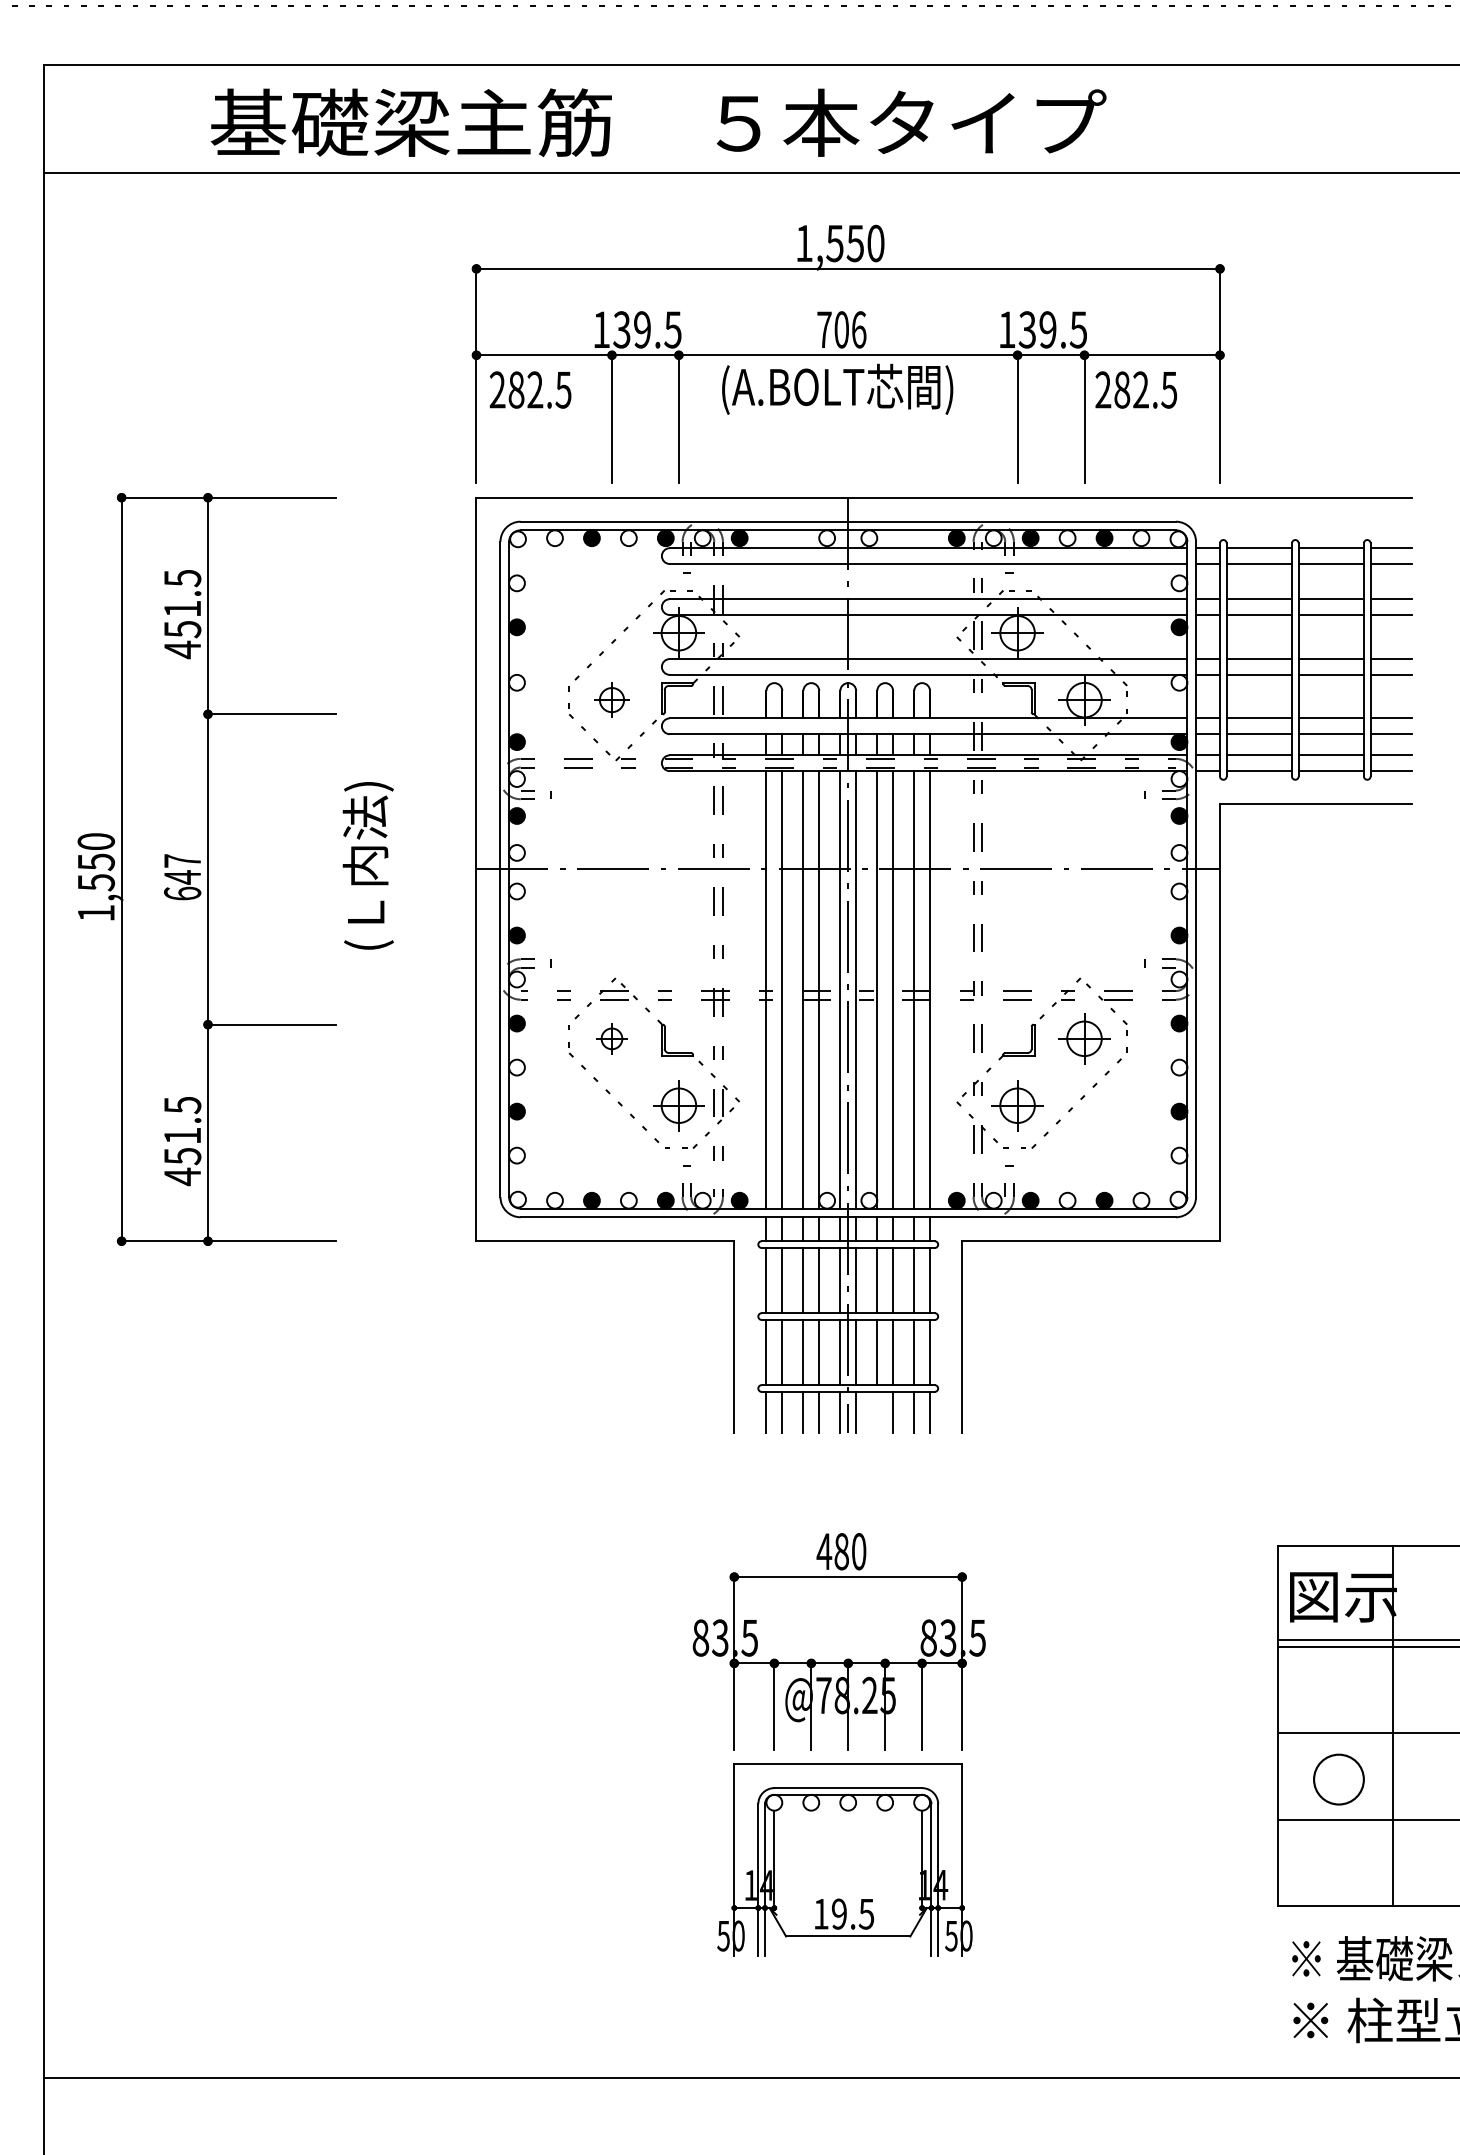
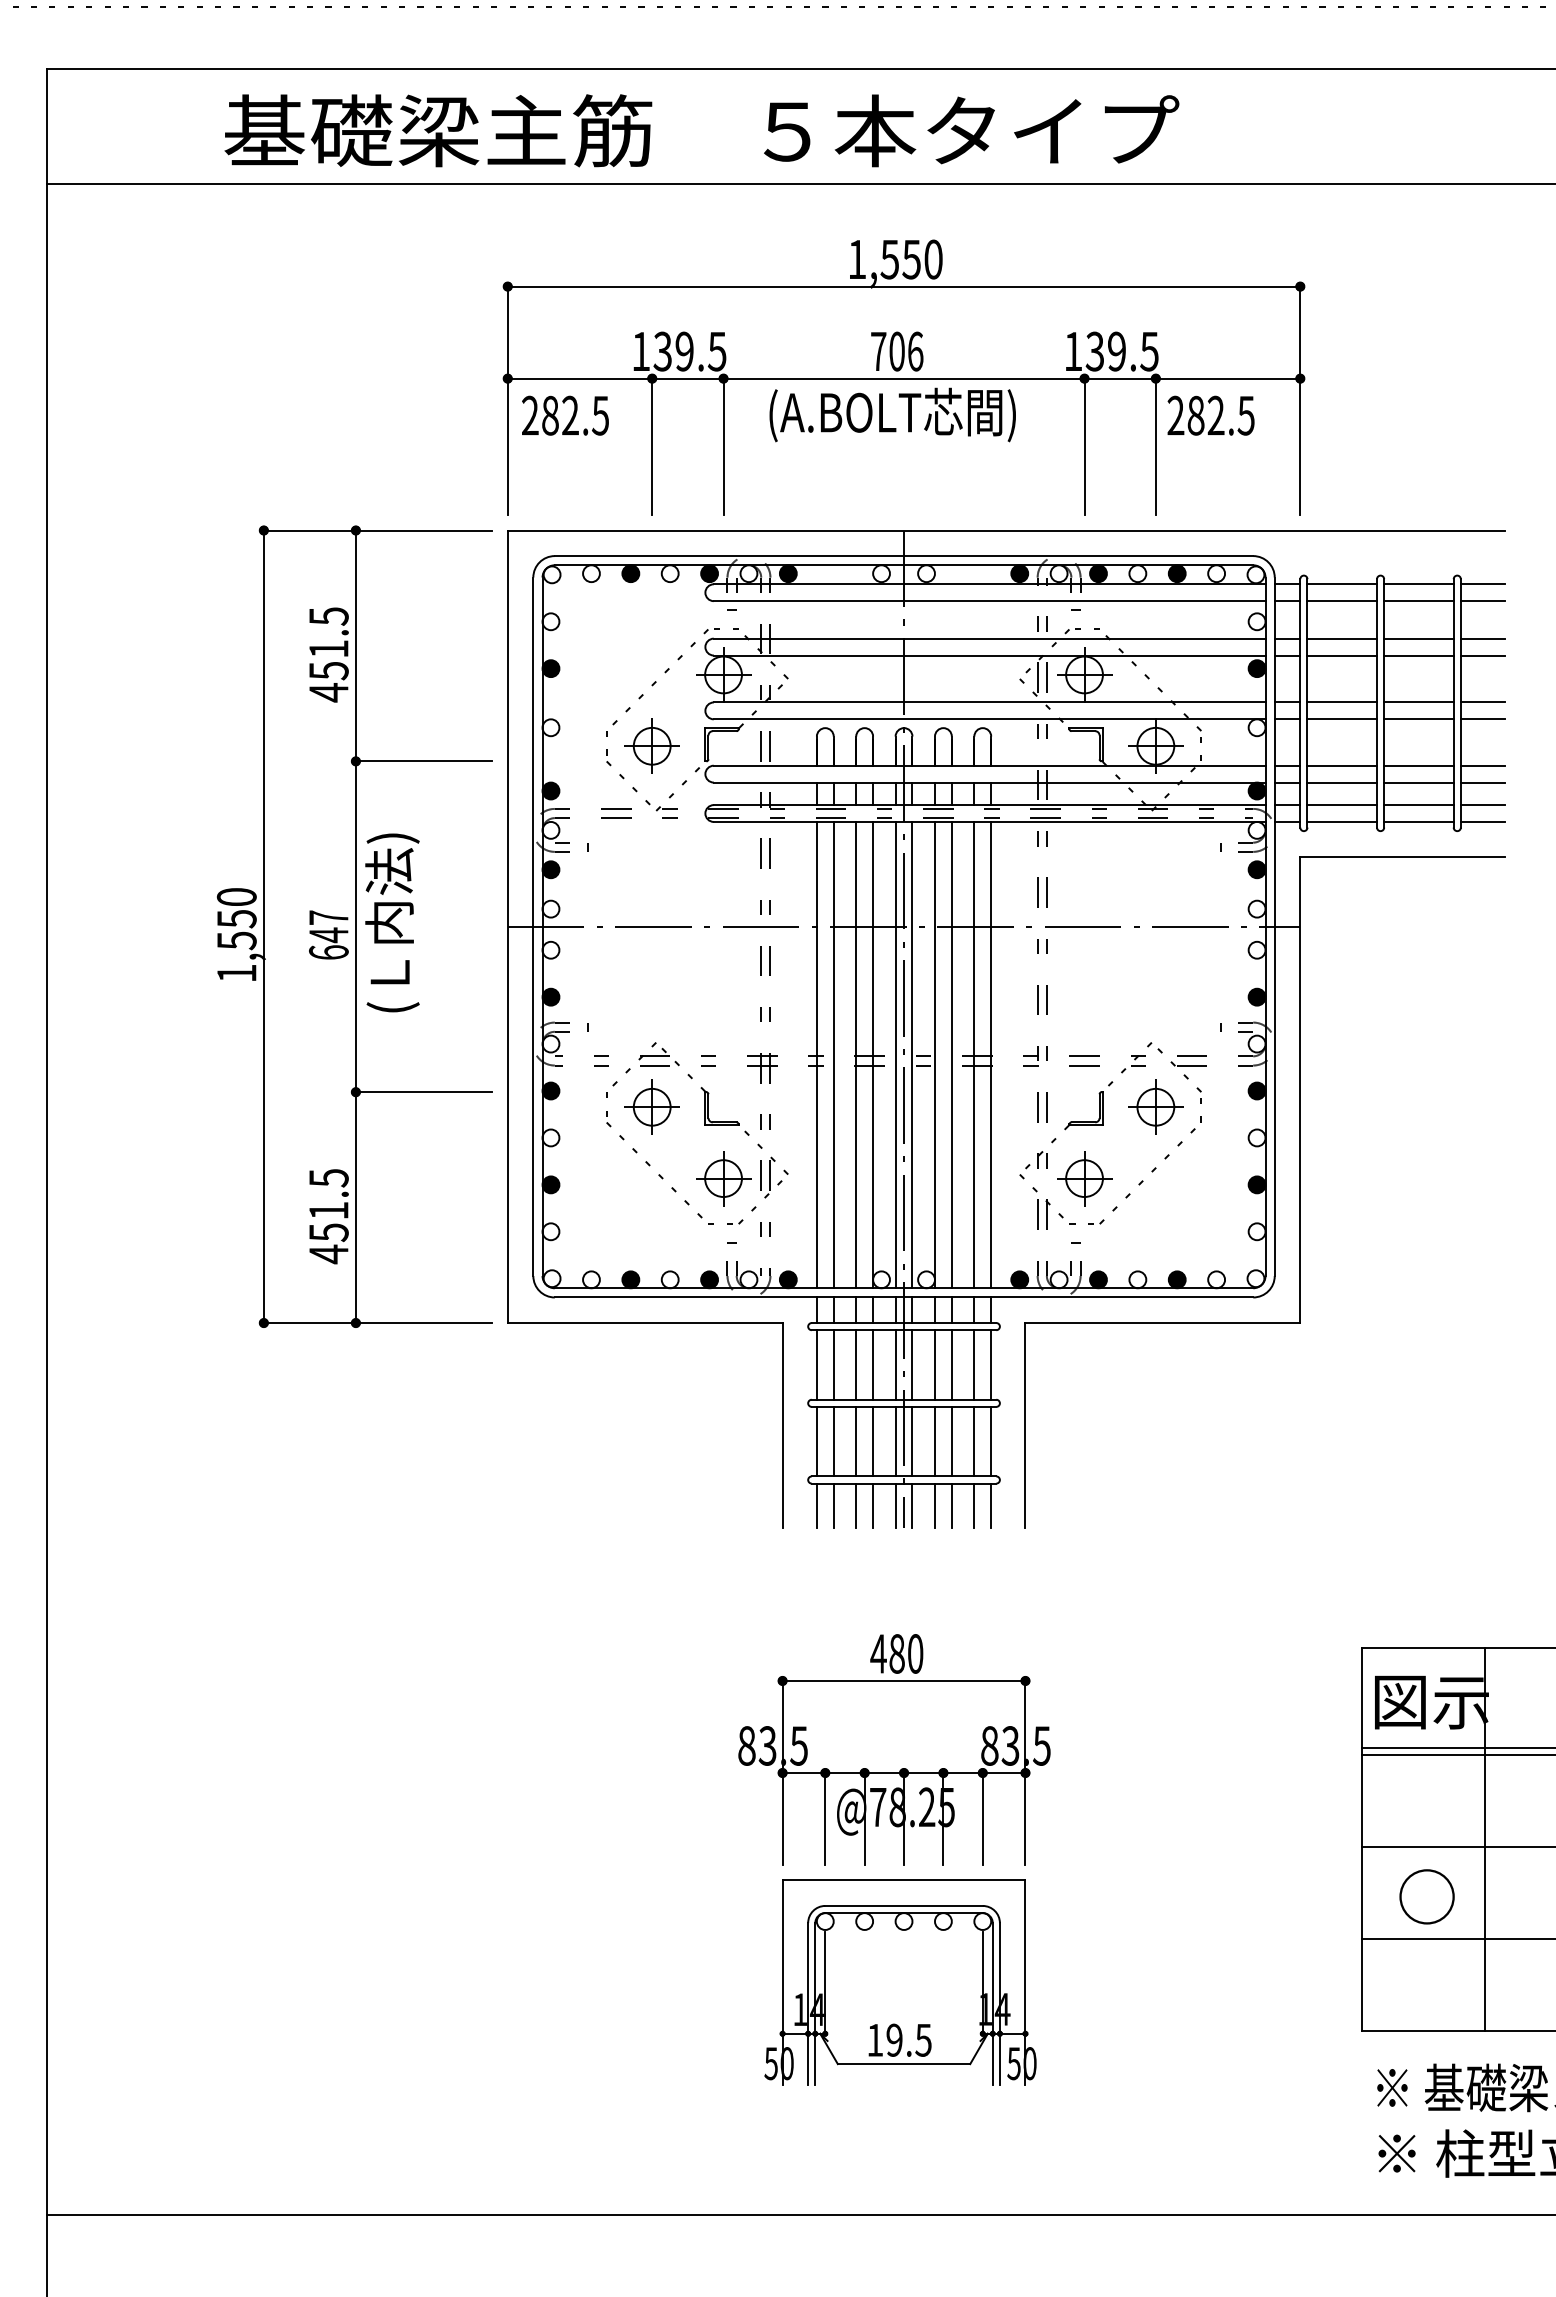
part: (611, 699) -> (651, 745), size x1.43
part: (206, 869) -> (354, 926), moved
part: (611, 1038) -> (651, 1106), size x1.67
line: (877, 1412) -> (935, 1505), added

